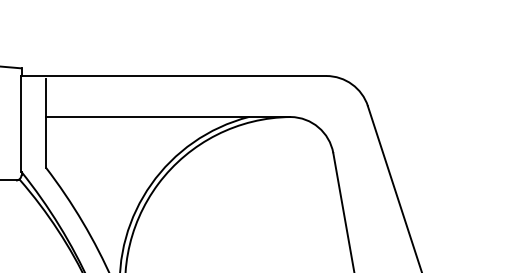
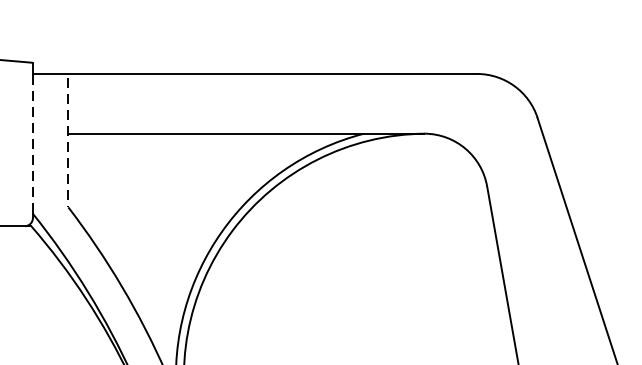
line: (21, 123) -> (32, 143), solid -> dashed
line: (45, 123) -> (67, 143), solid -> dashed

